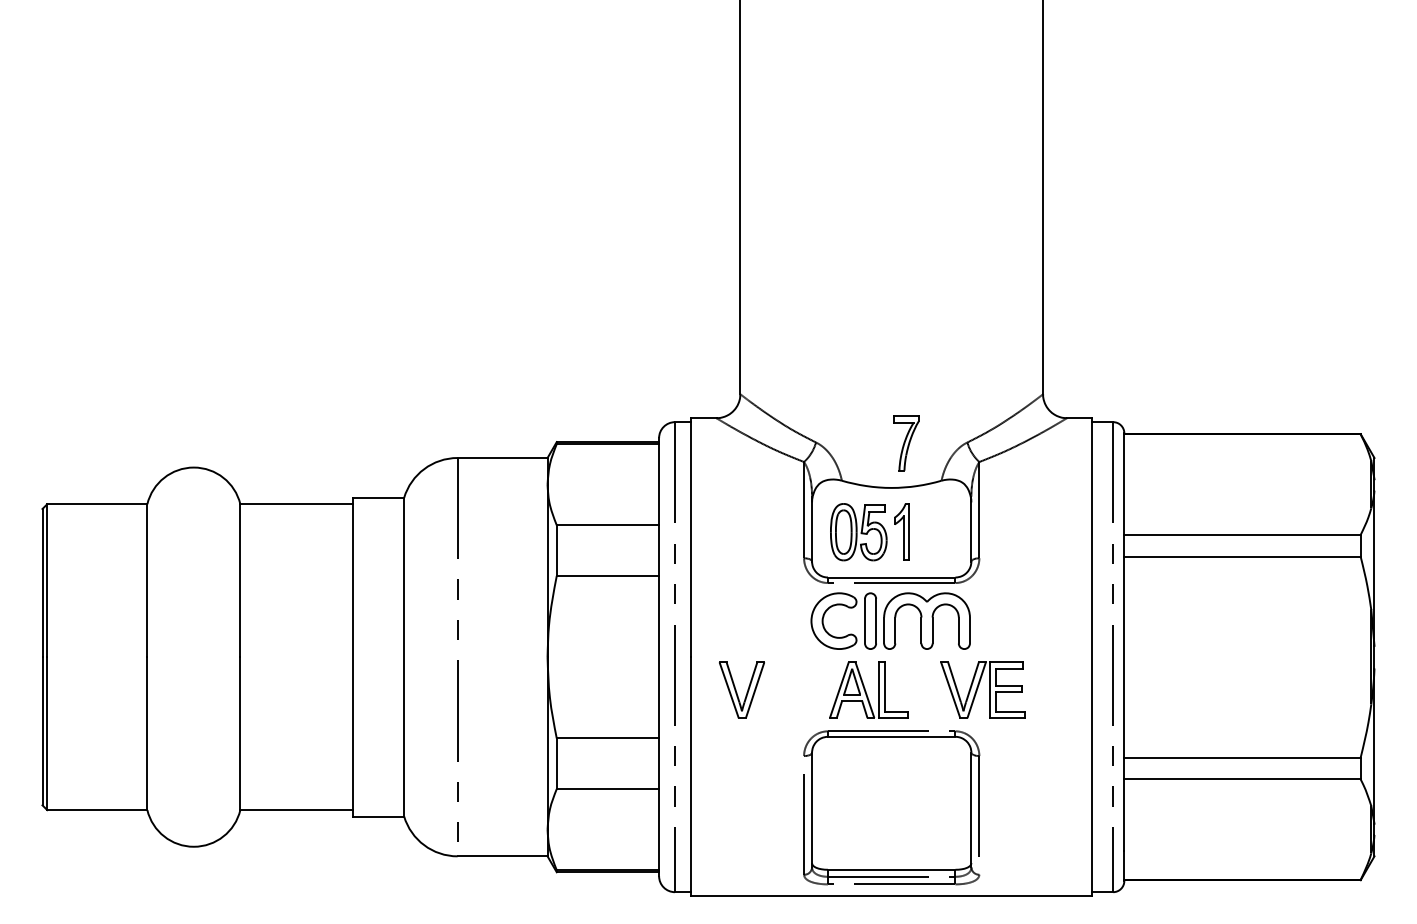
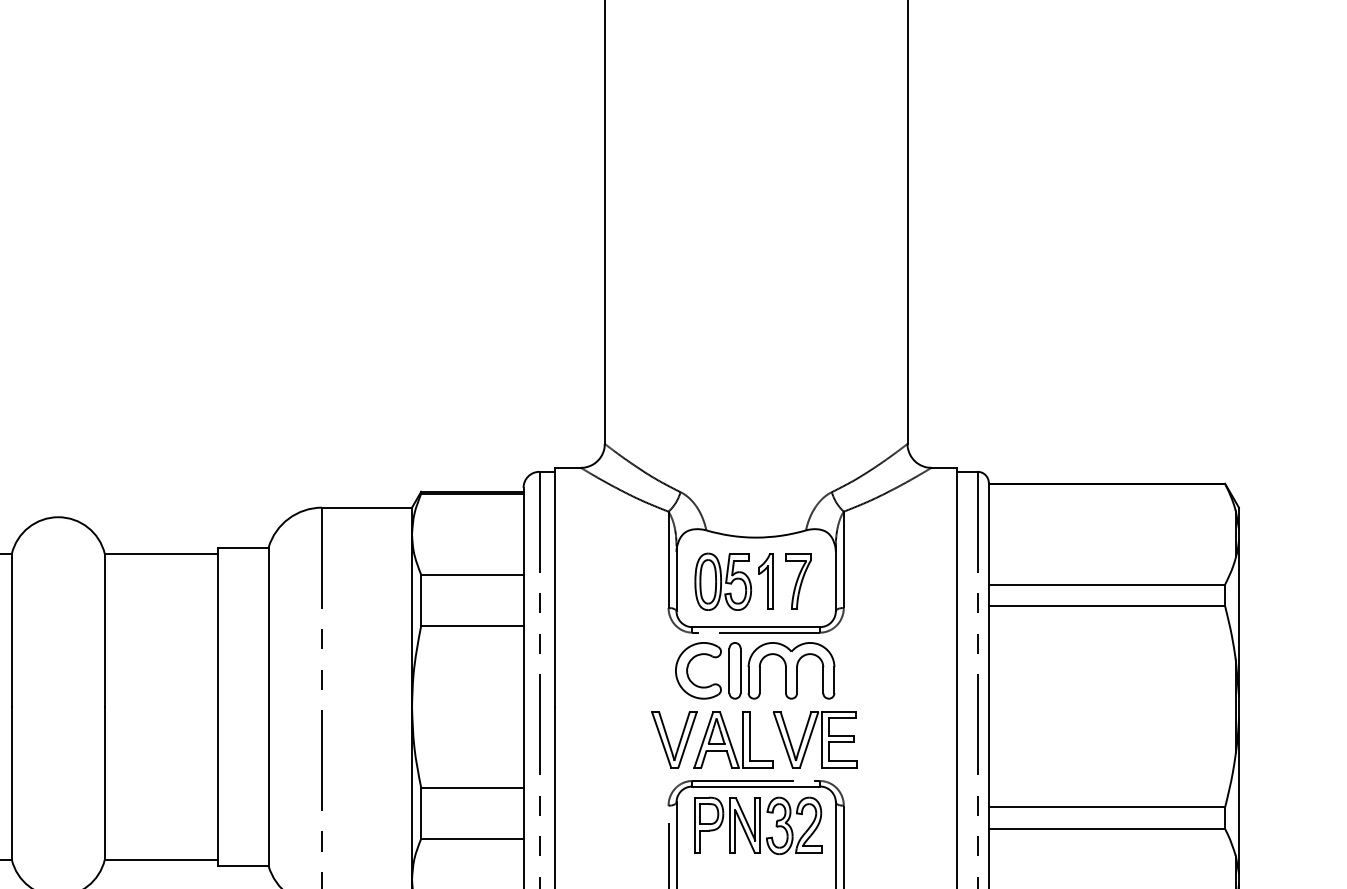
part: (906, 443) -> (798, 582), moved
part: (741, 689) -> (673, 739), moved
part: (982, 689) -> (814, 739), moved
part: (893, 776) -> (757, 826), added

